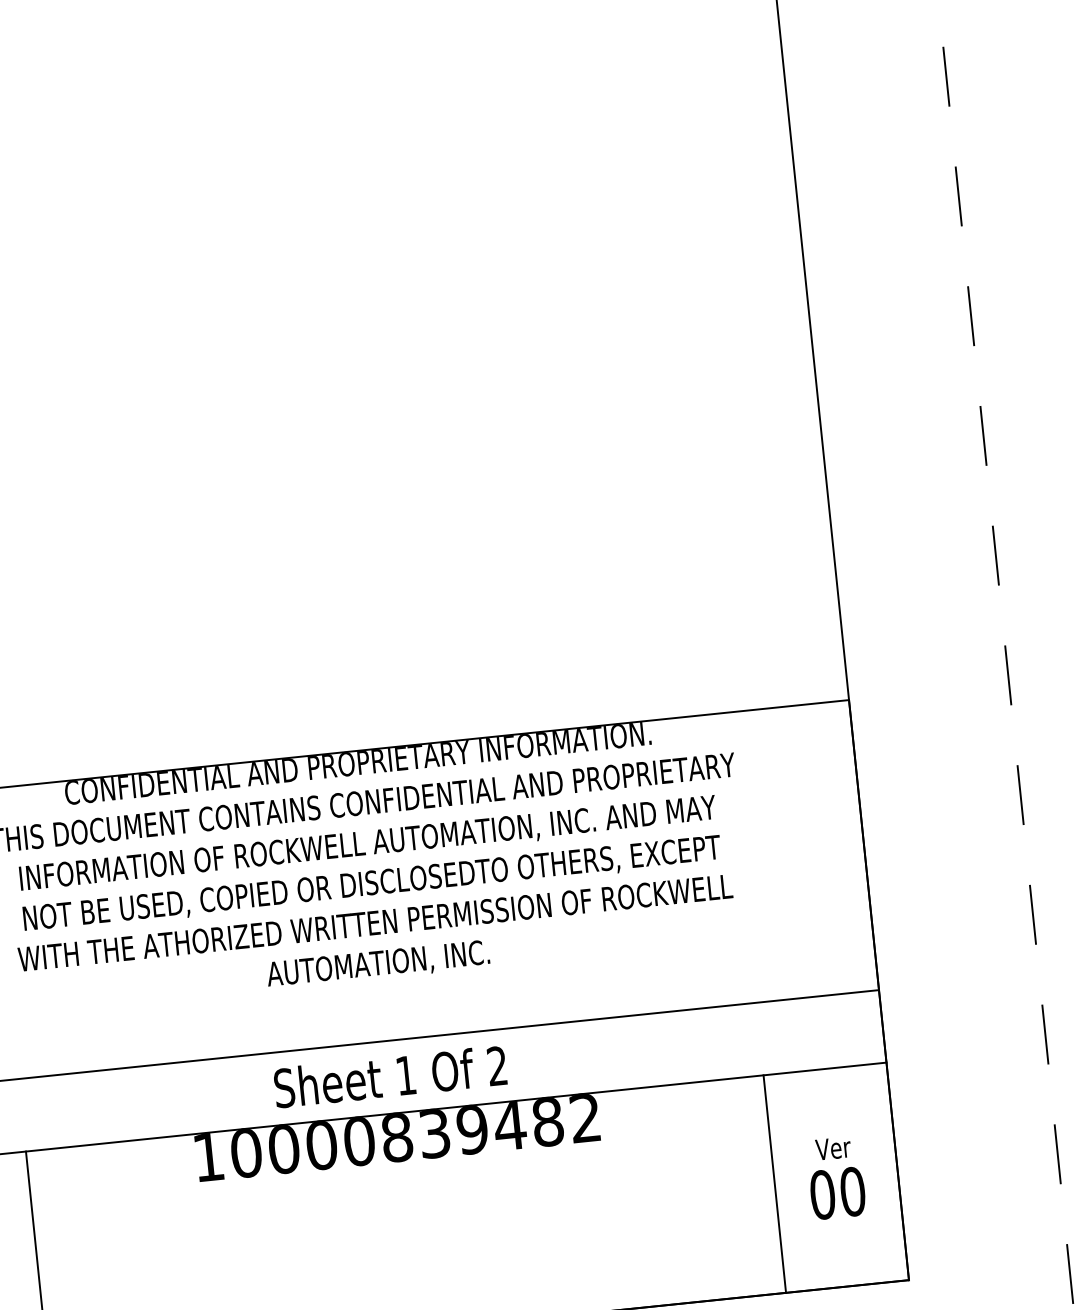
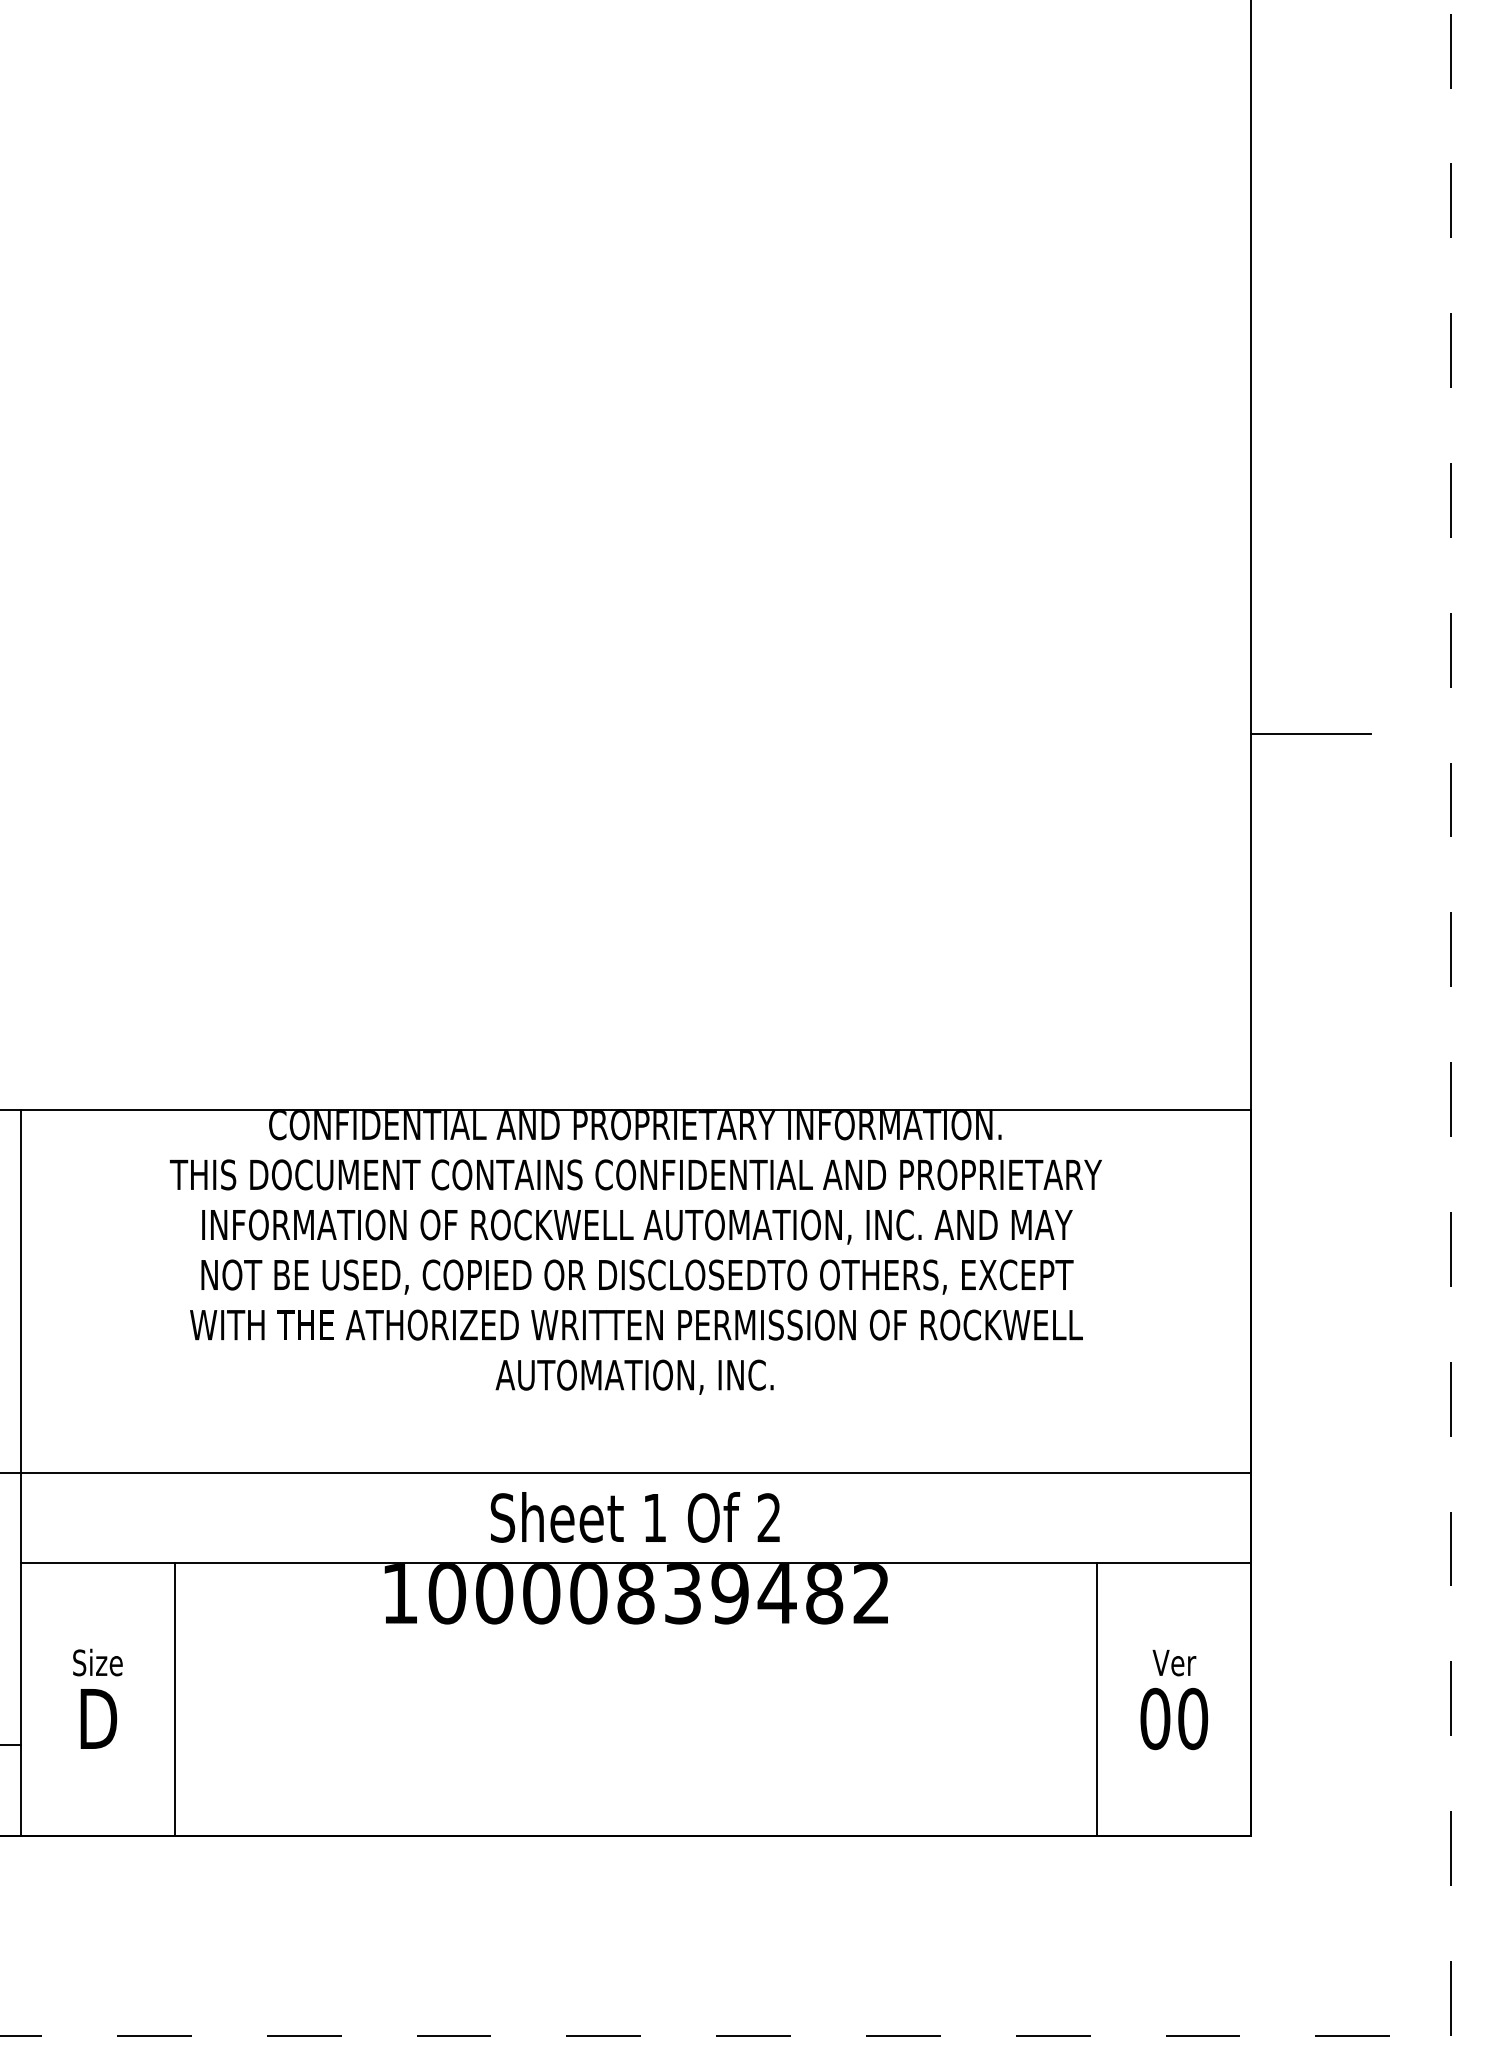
line: (866, 395) -> (1311, 734), added

